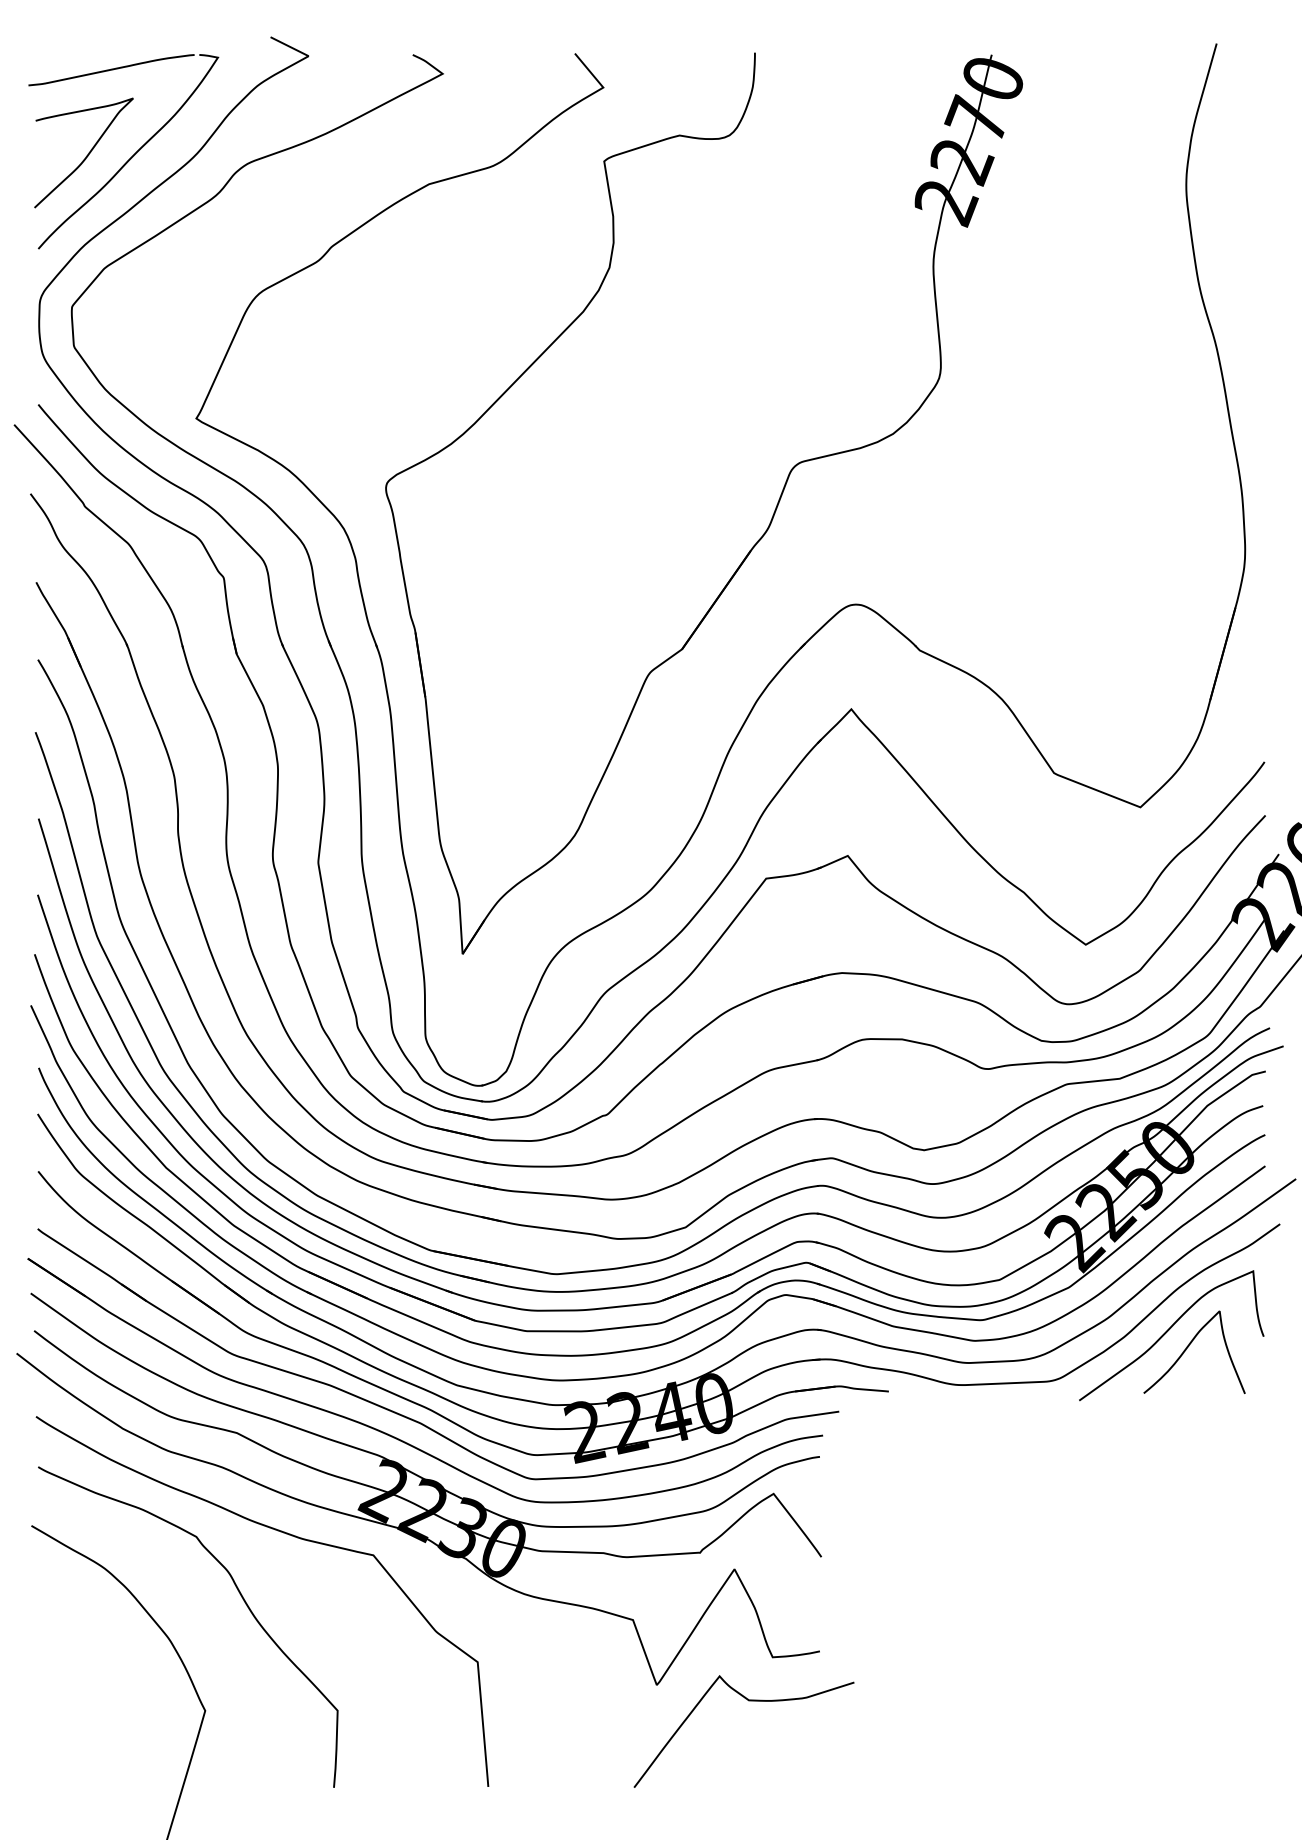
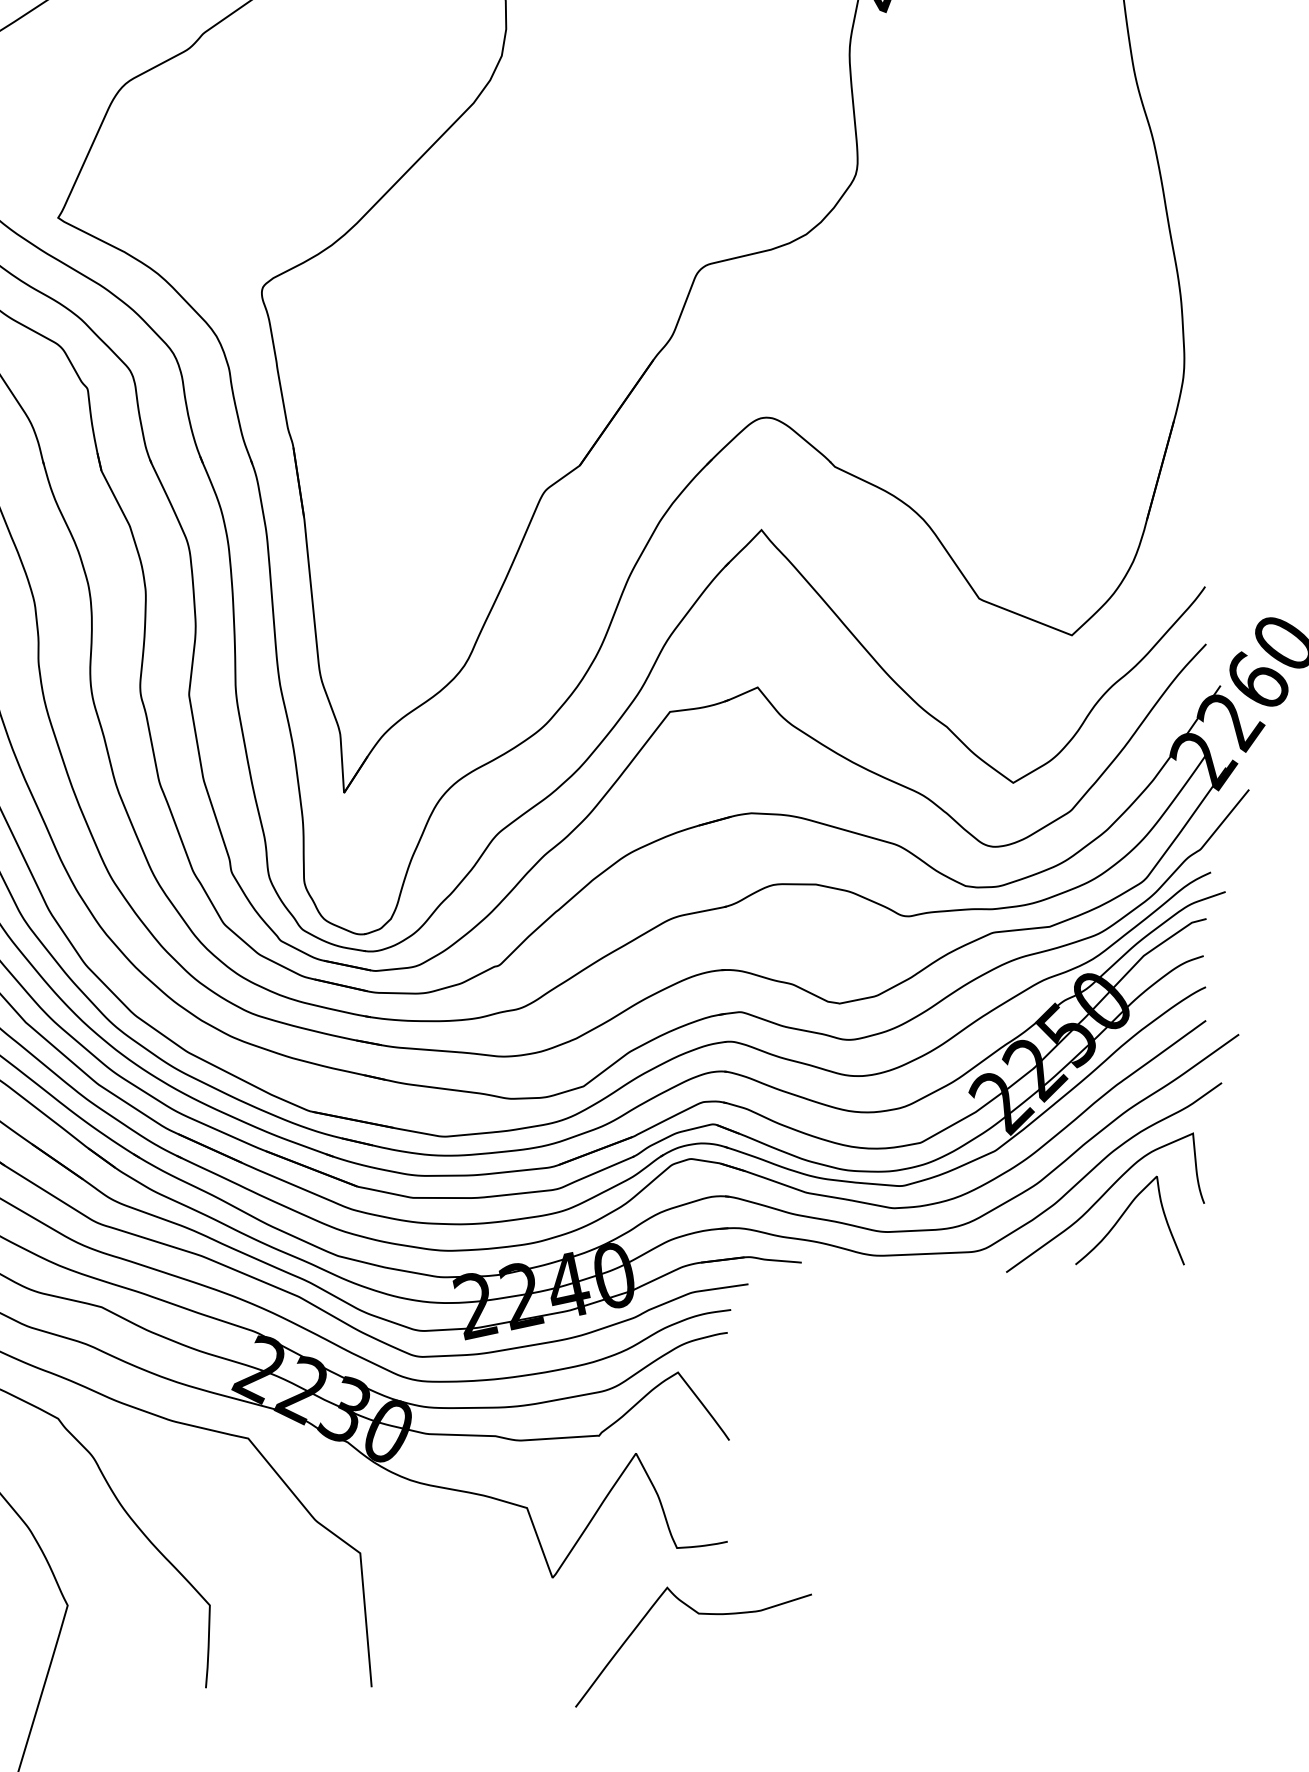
curve: (748, 1701) -> (698, 1614), moved

